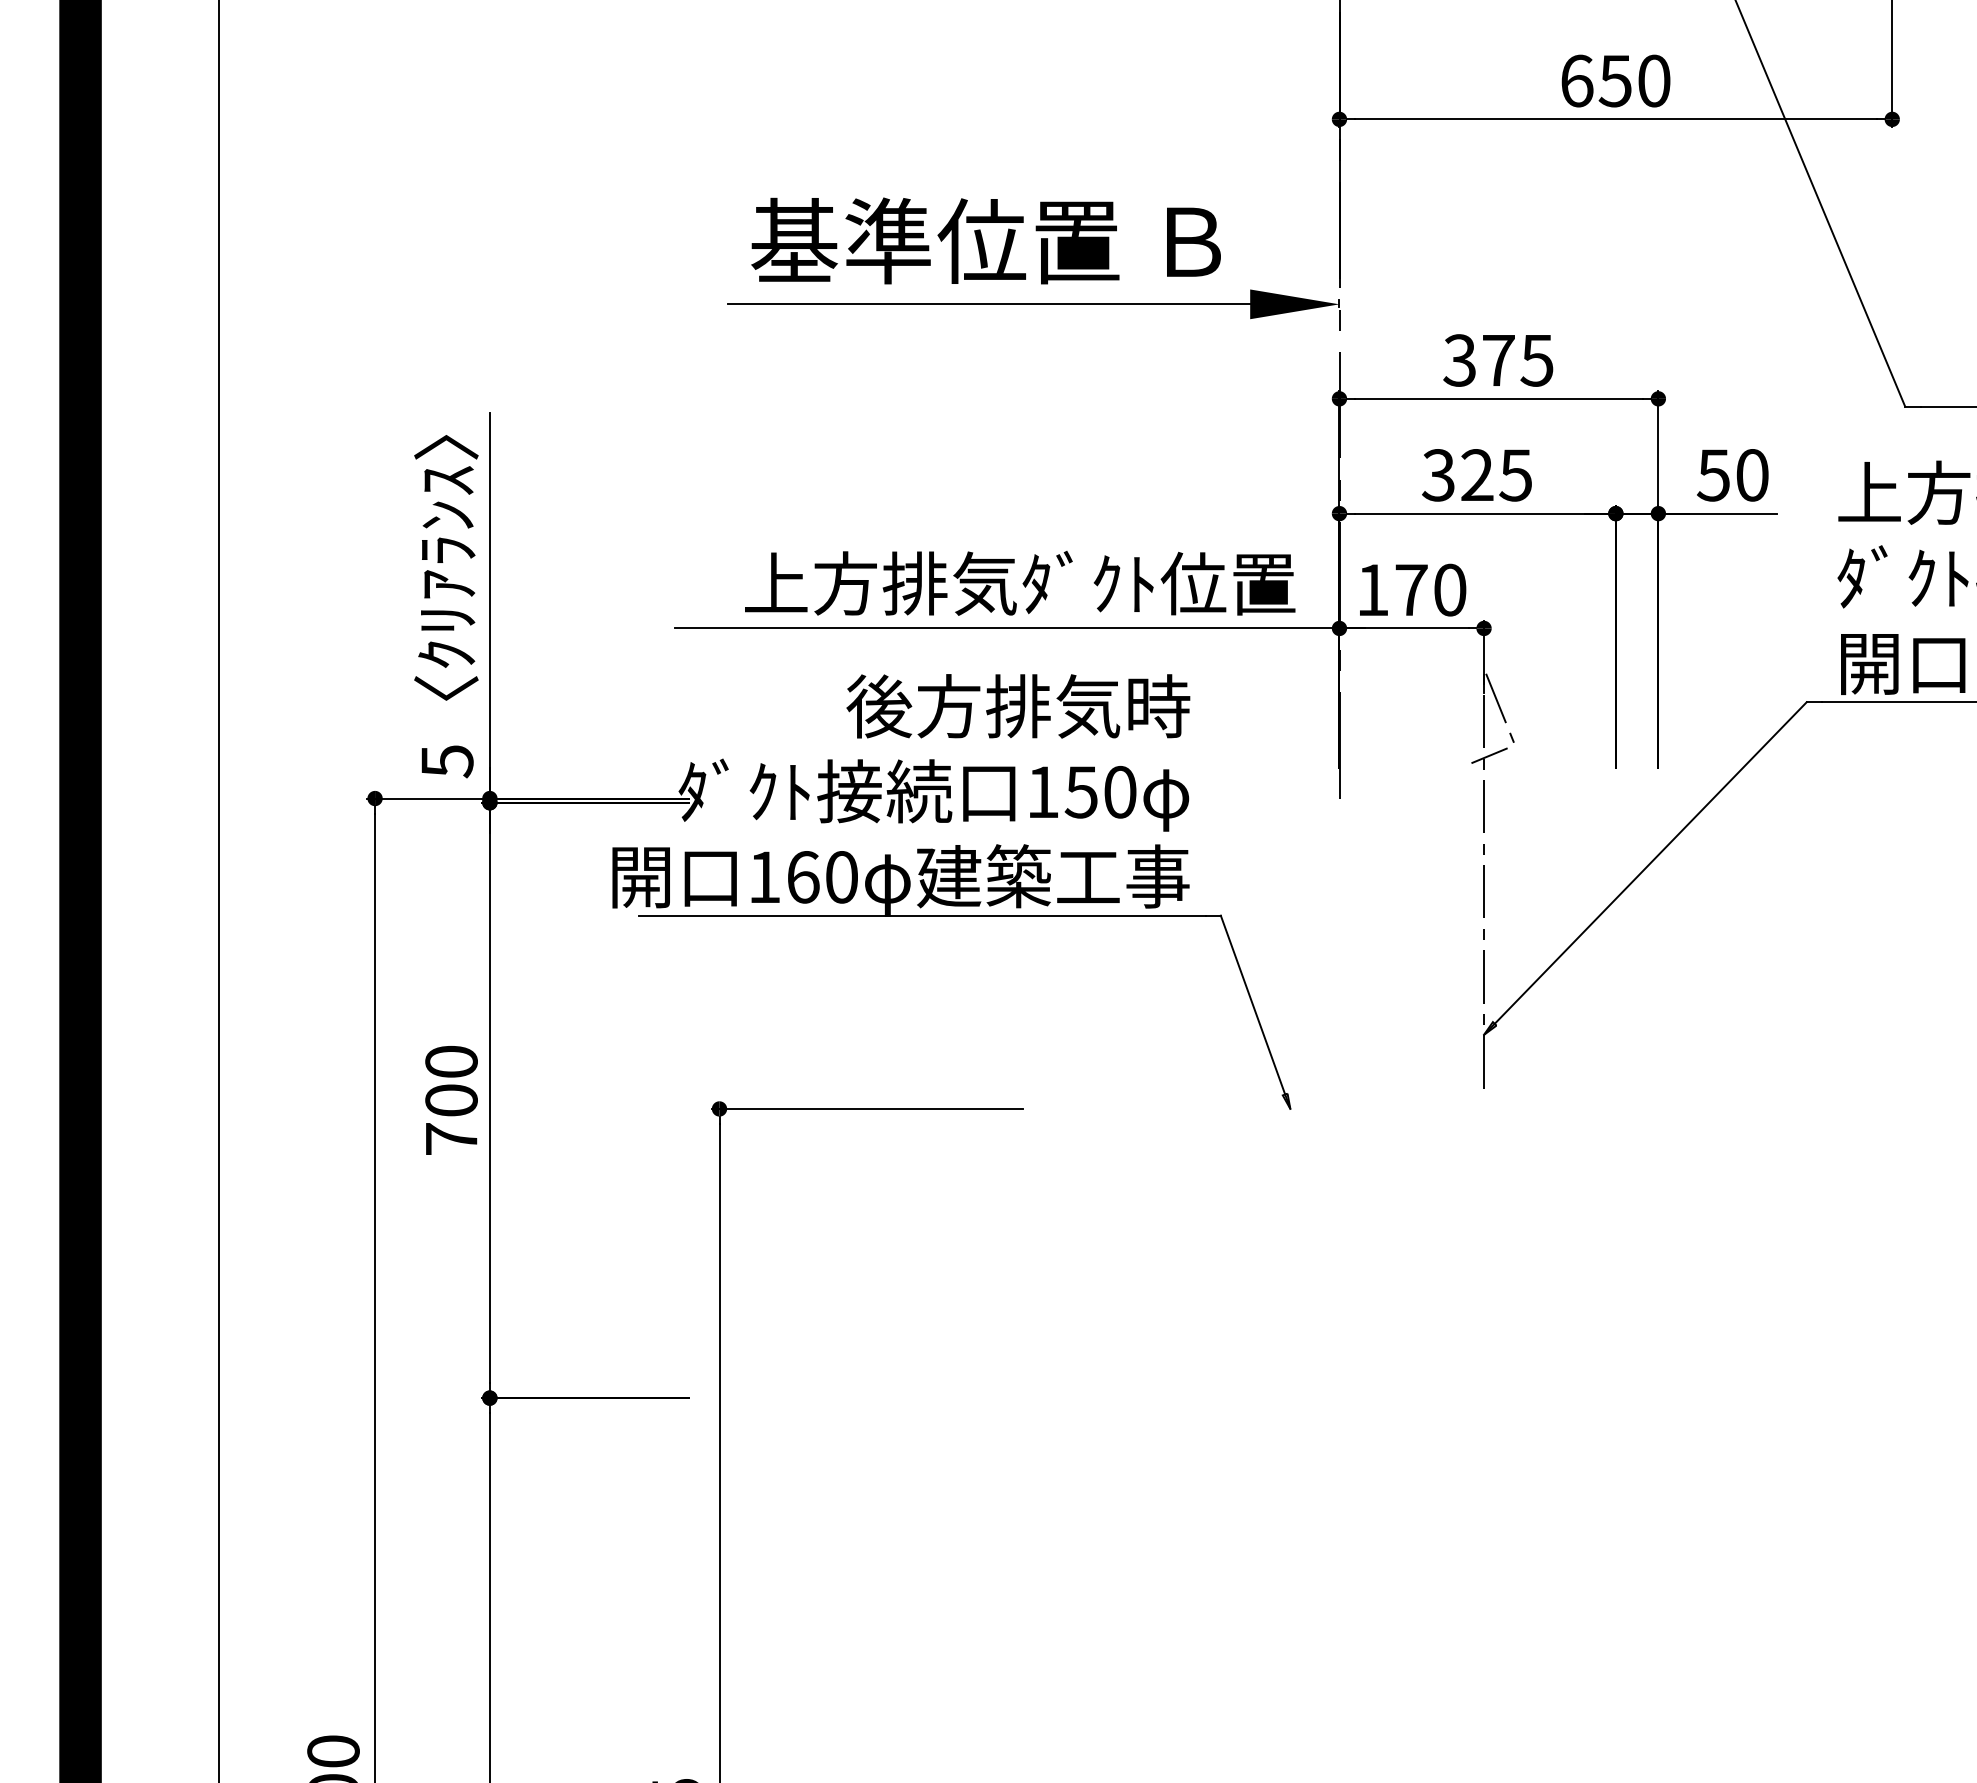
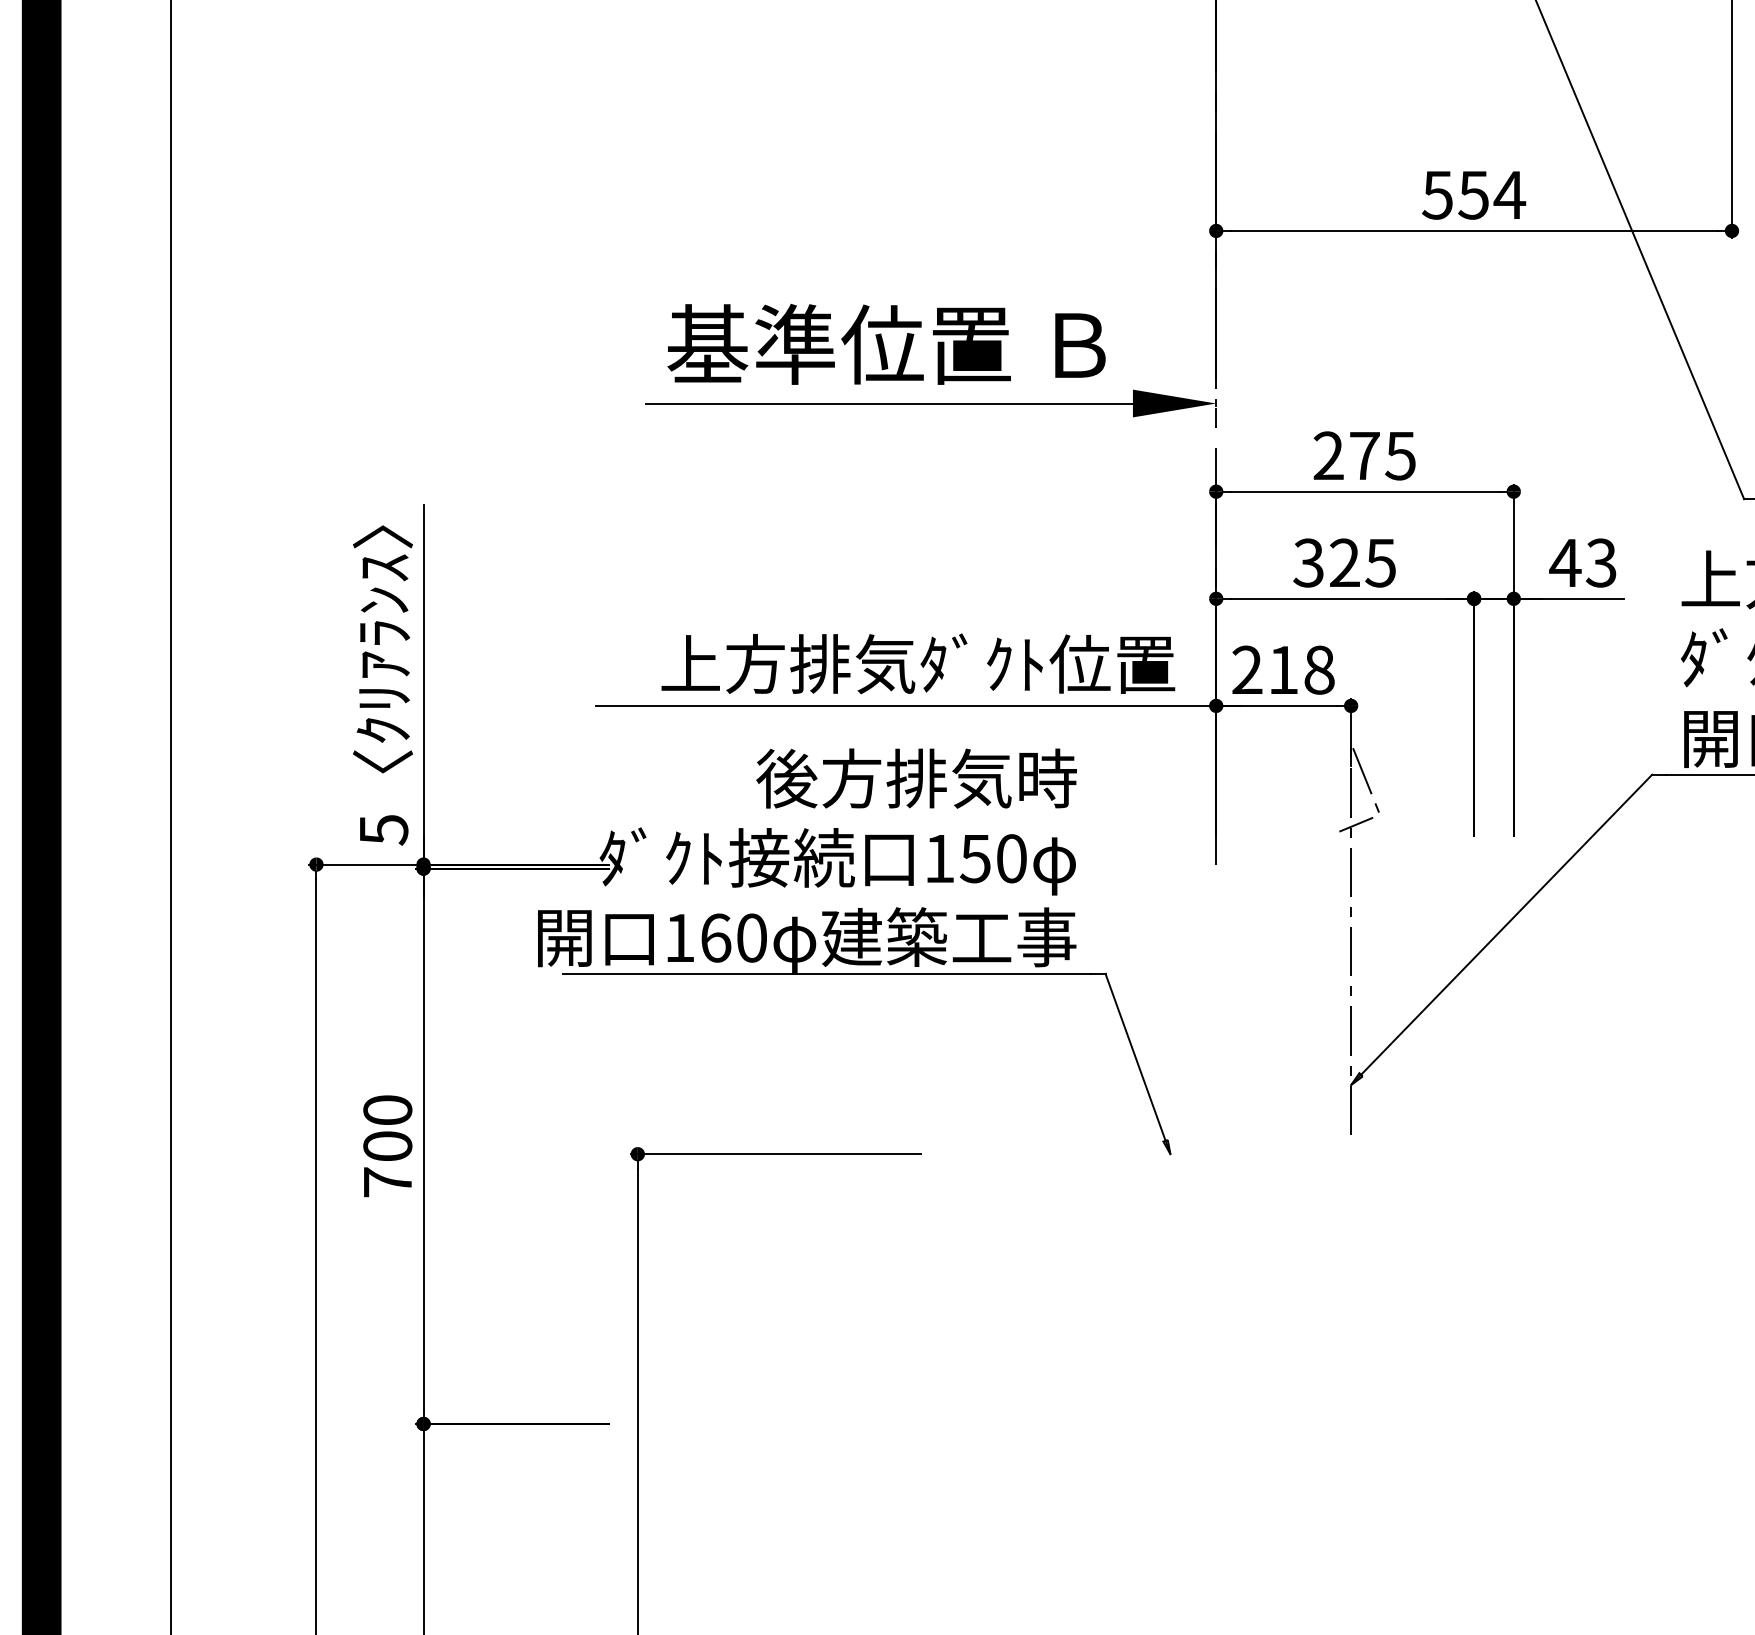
text: (1615, 80) -> (1473, 194), 650 -> 554
text: (1459, 360) -> (1328, 455), 375 -> 275
text: (1732, 475) -> (1582, 563), 50 -> 43
text: (1411, 589) -> (1283, 669), 170 -> 218

